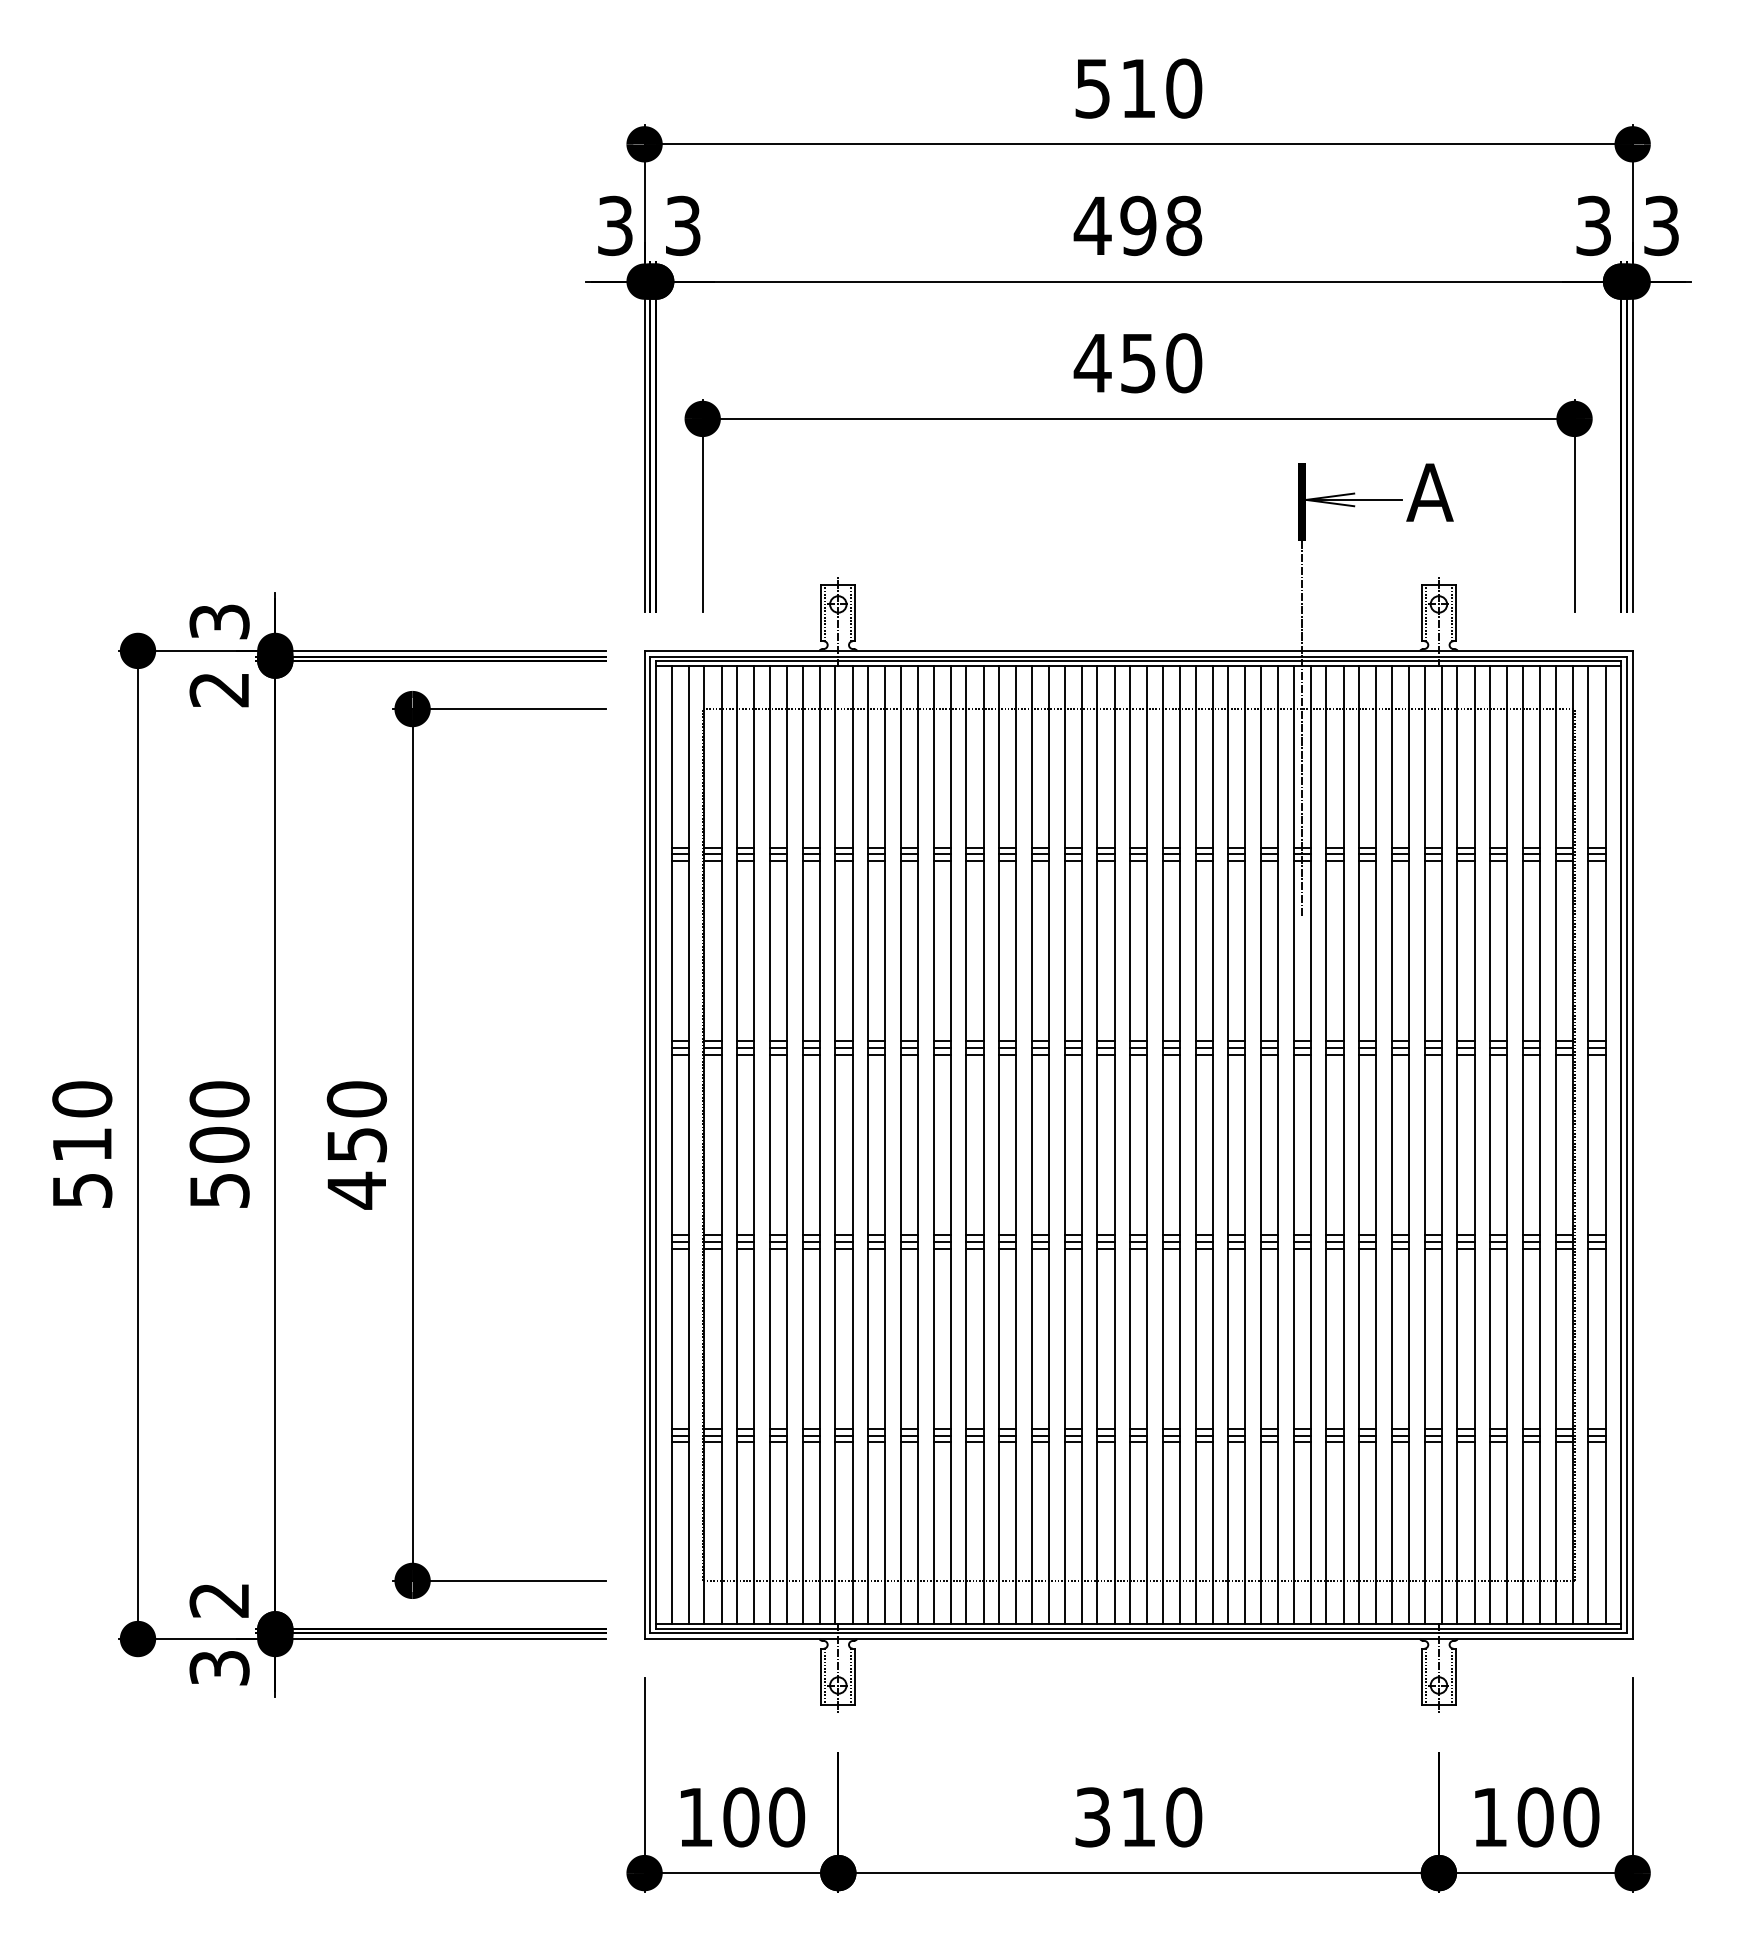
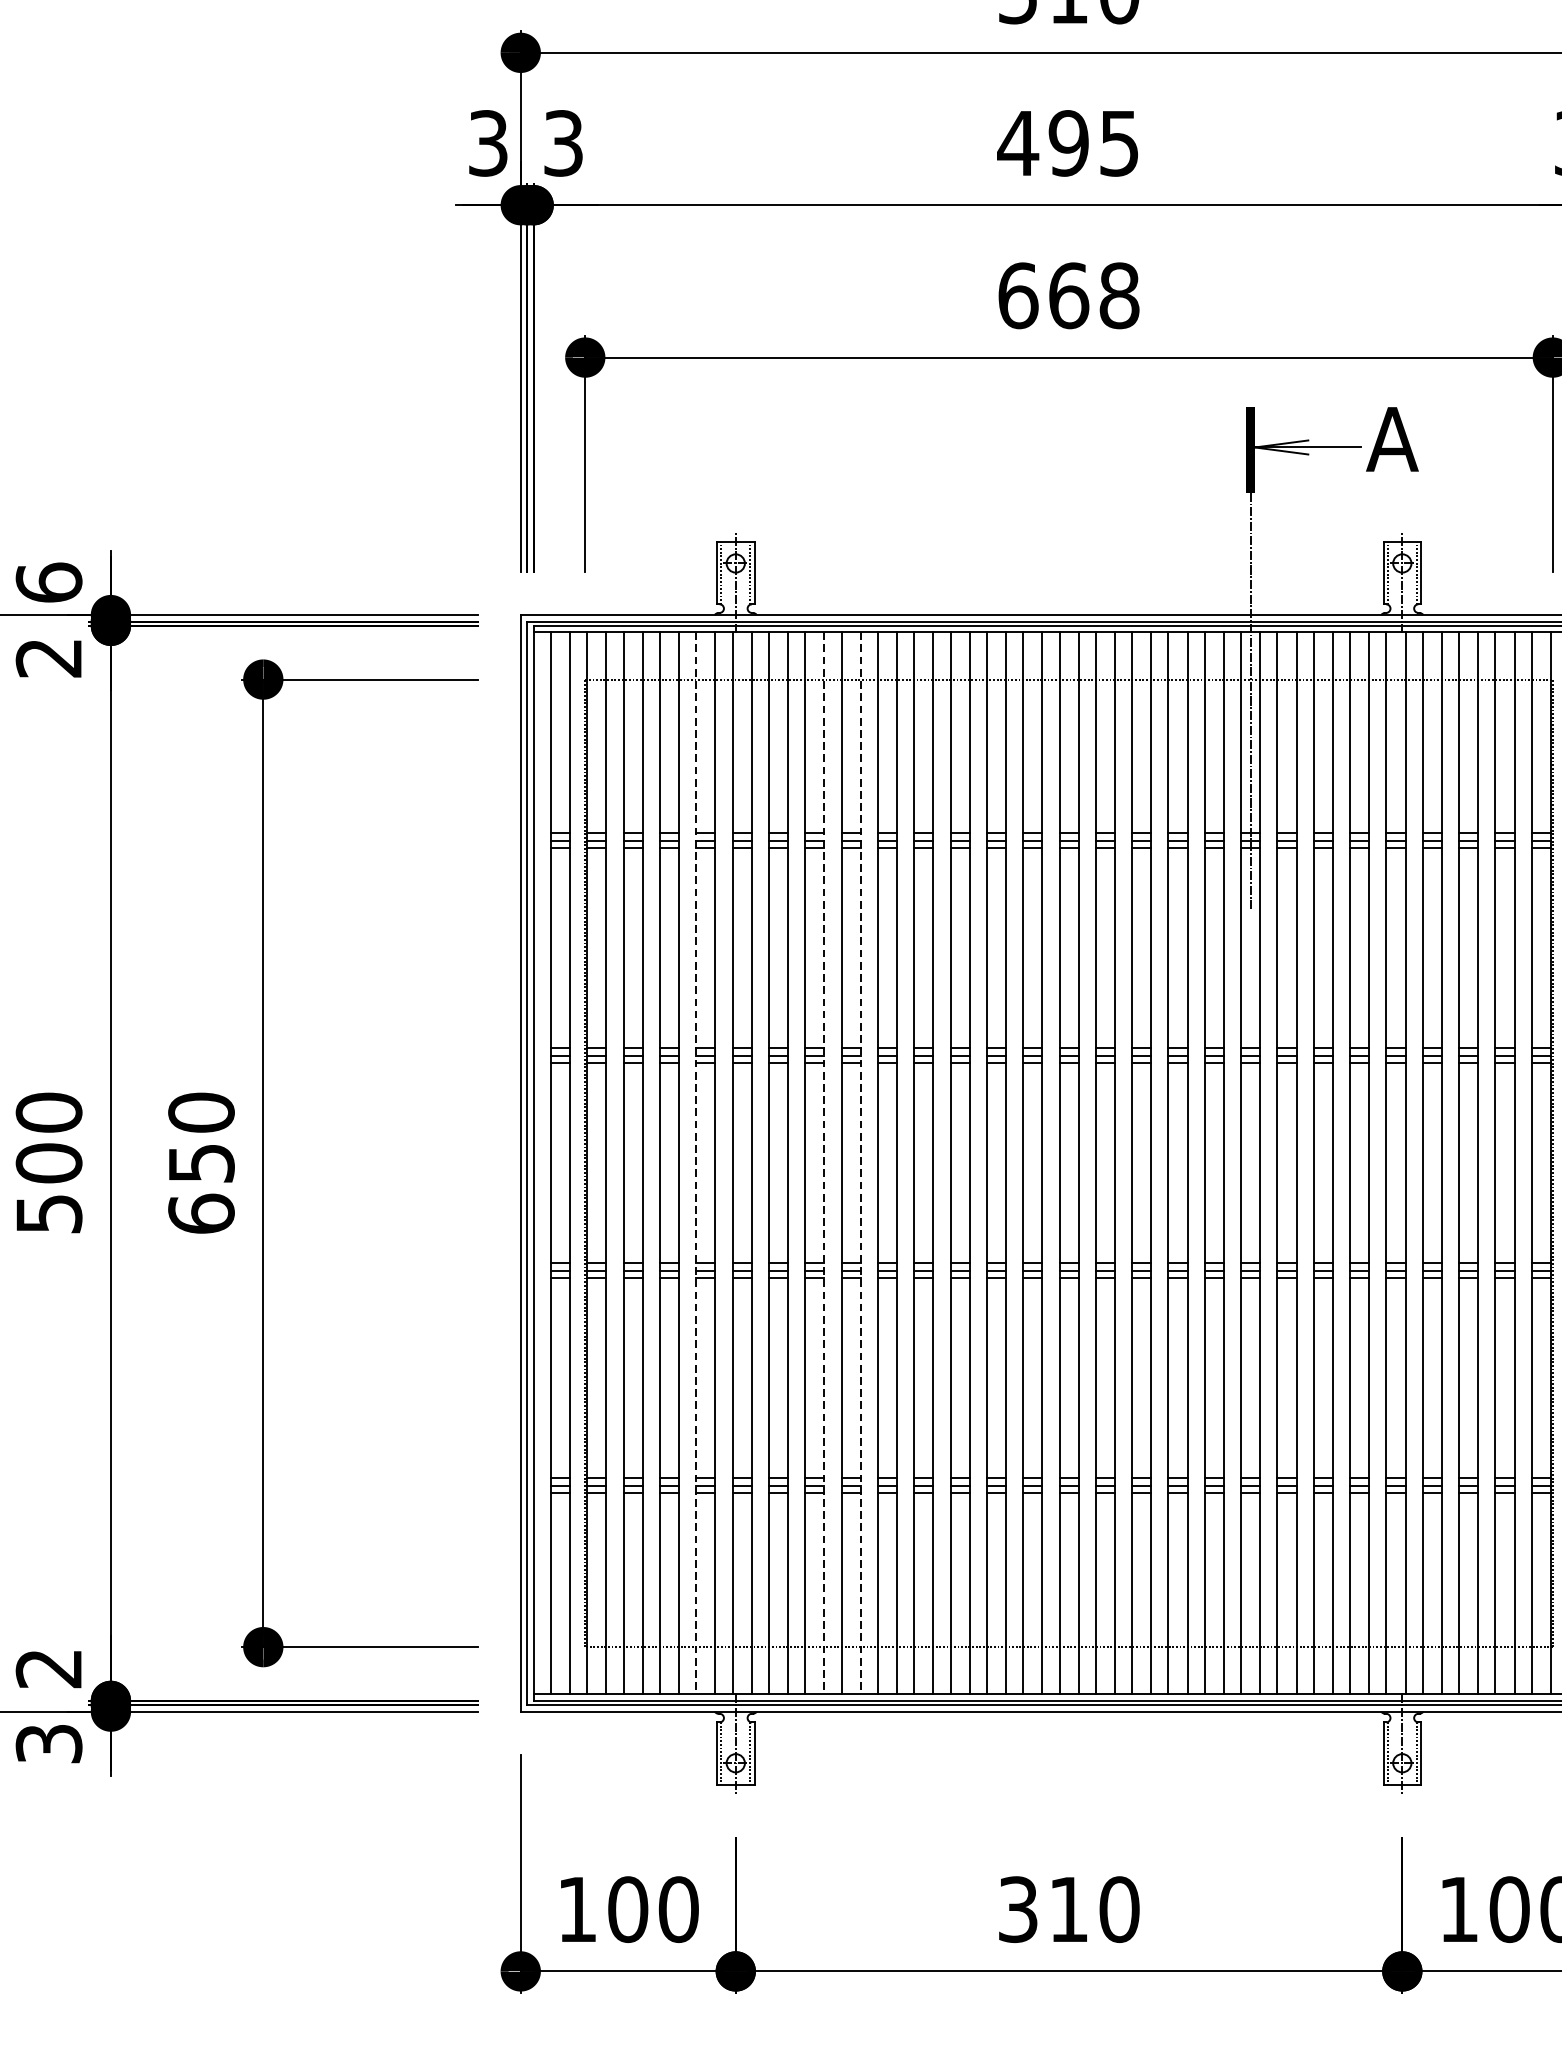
text: (1184, 225) -> (1119, 142), 498 -> 495
text: (1137, 363) -> (1067, 296), 450 -> 668
text: (219, 621) -> (48, 582), 3 -> 6
line: (802, 1144) -> (696, 1162), solid -> dashed
line: (918, 1144) -> (824, 1162), solid -> dashed
line: (950, 1144) -> (860, 1162), solid -> dashed
text: (356, 1190) -> (201, 1213), 450 -> 650

